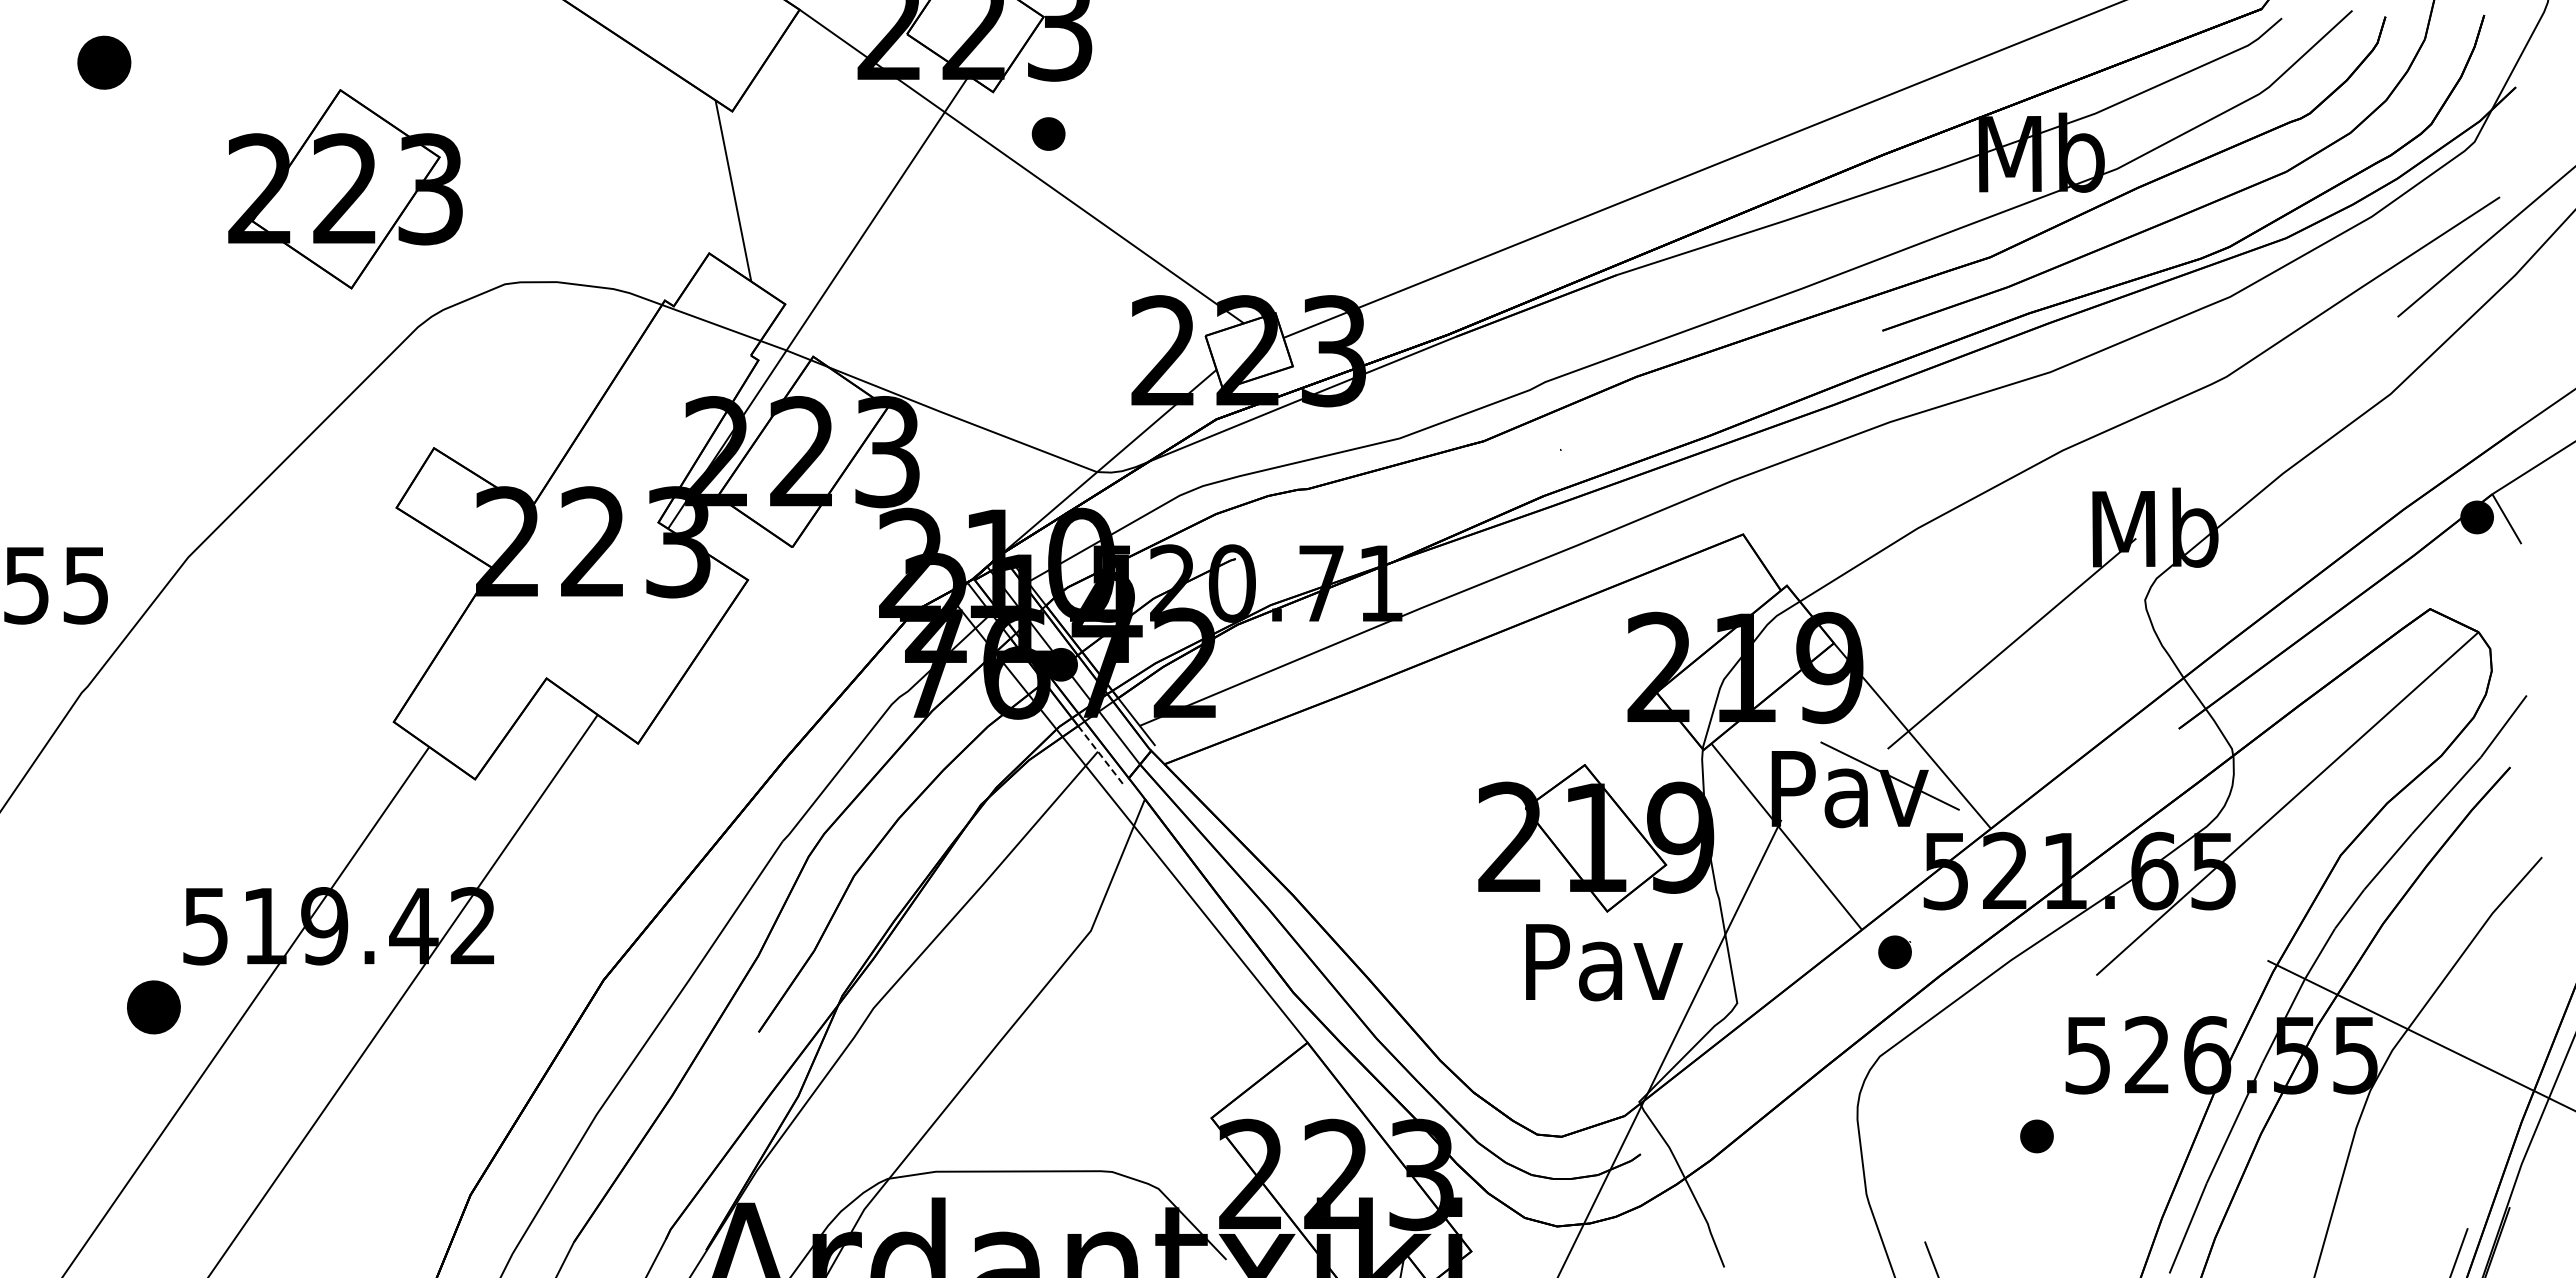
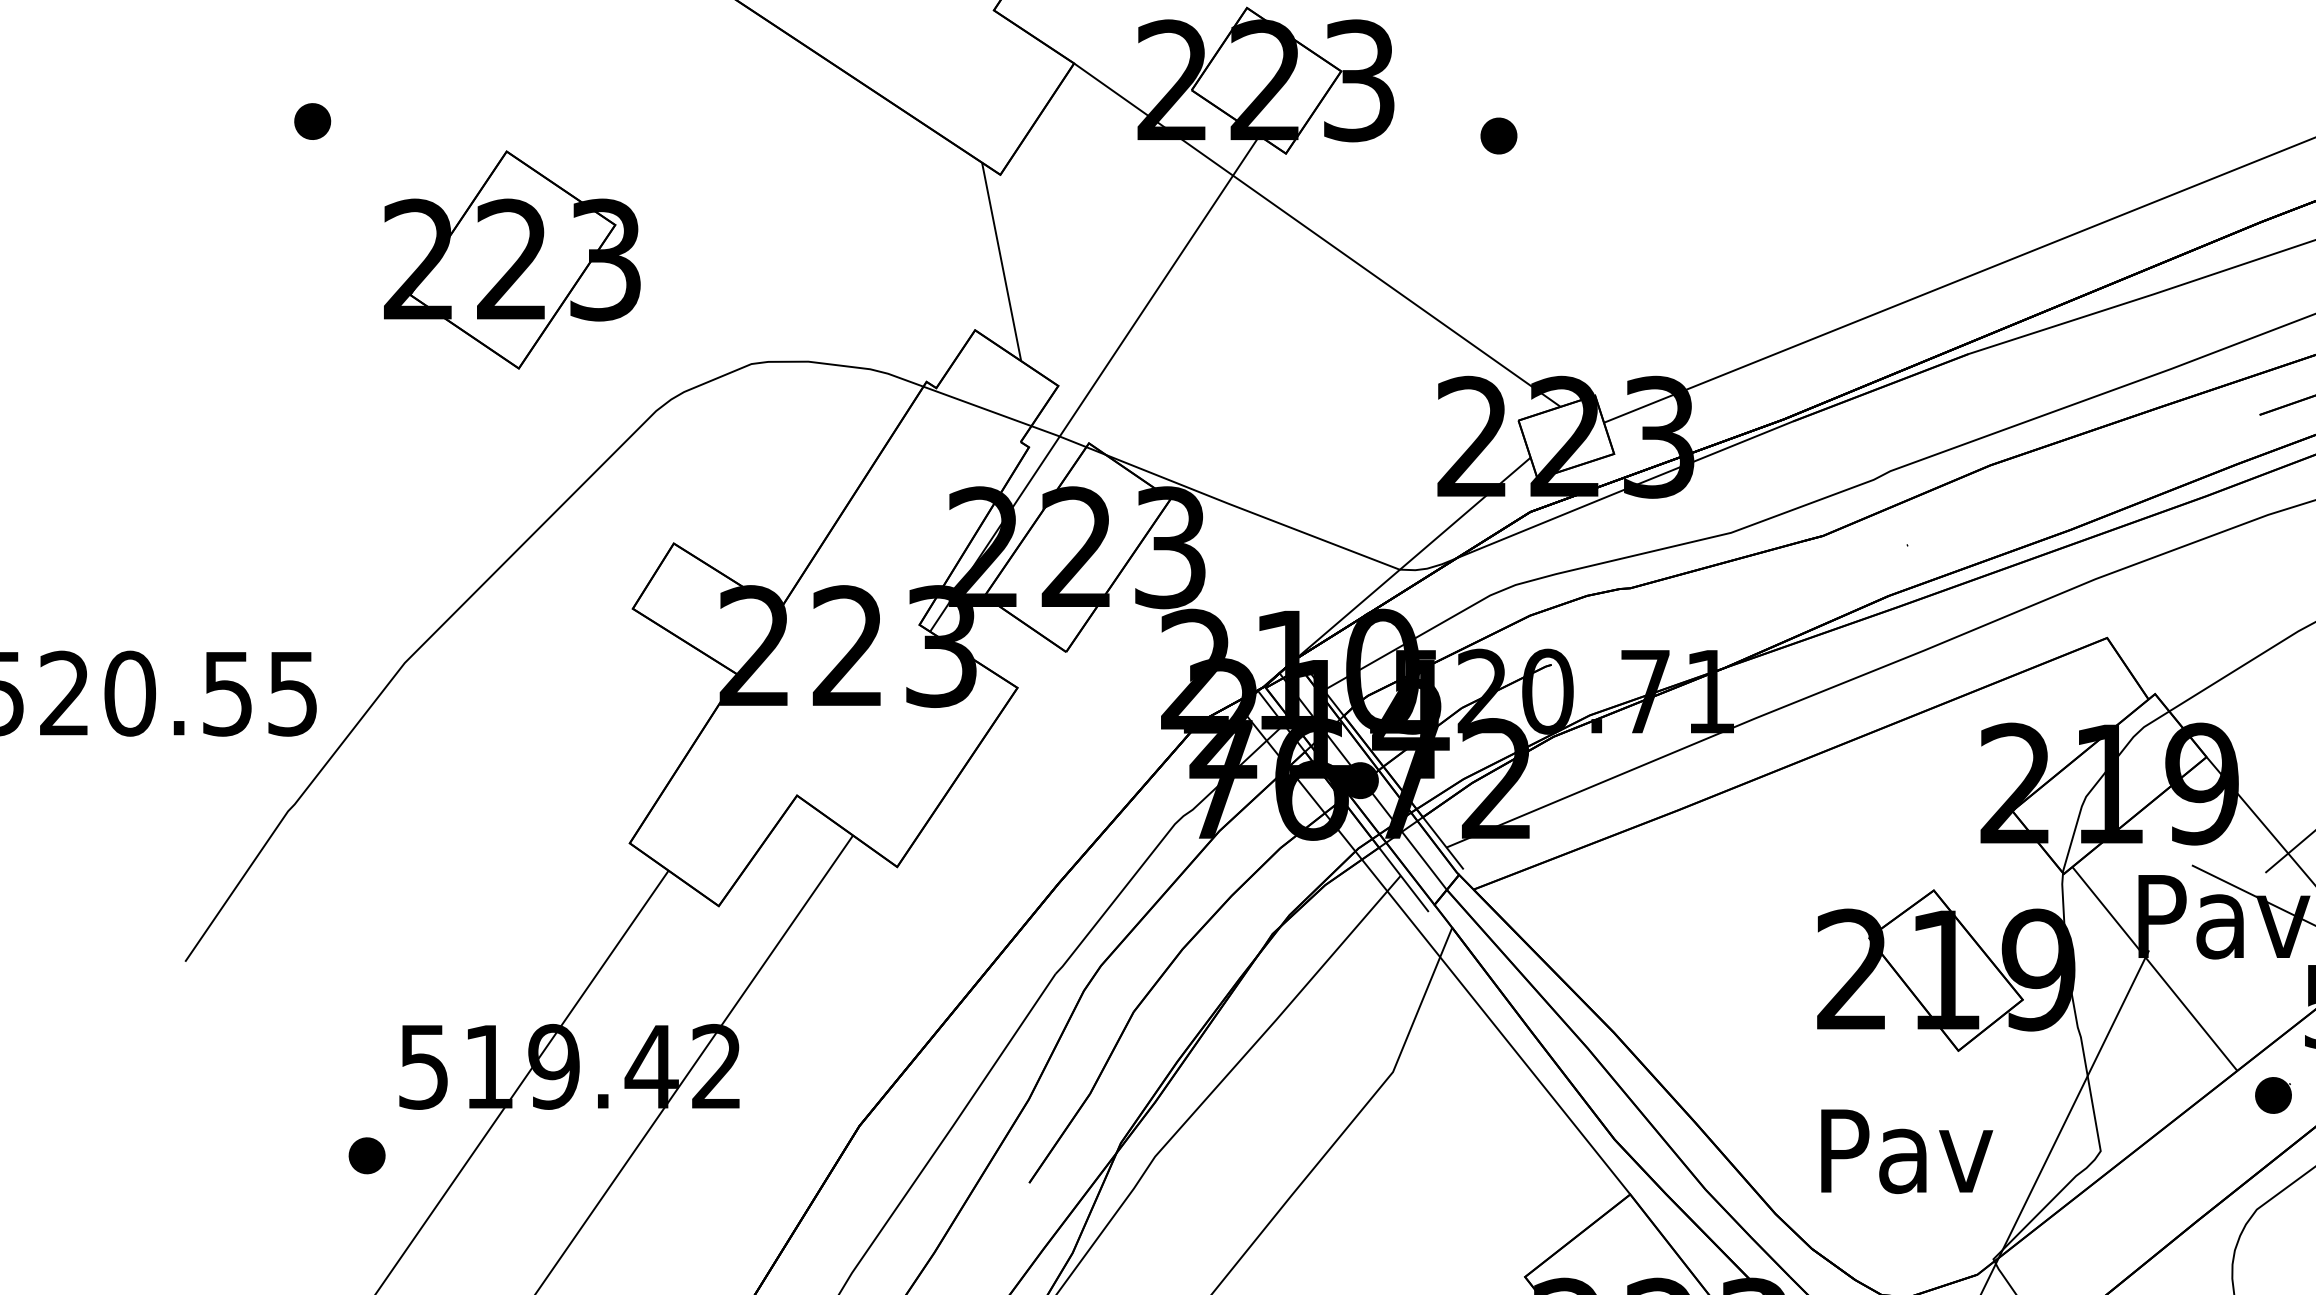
part: (103, 62) -> (311, 121), size x0.62
part: (1048, 133) -> (1498, 135), moved
part: (345, 189) -> (512, 260), moved
line: (1101, 755) -> (1404, 879), dashed -> solid
text: (1604, 962) -> (1907, 1151), moved
part: (153, 1007) -> (366, 1155), size x0.62

